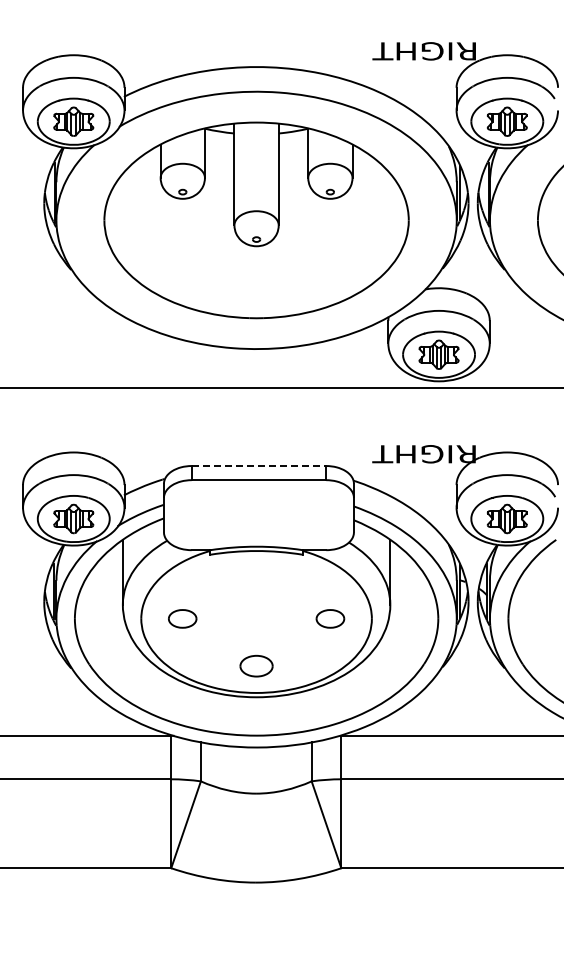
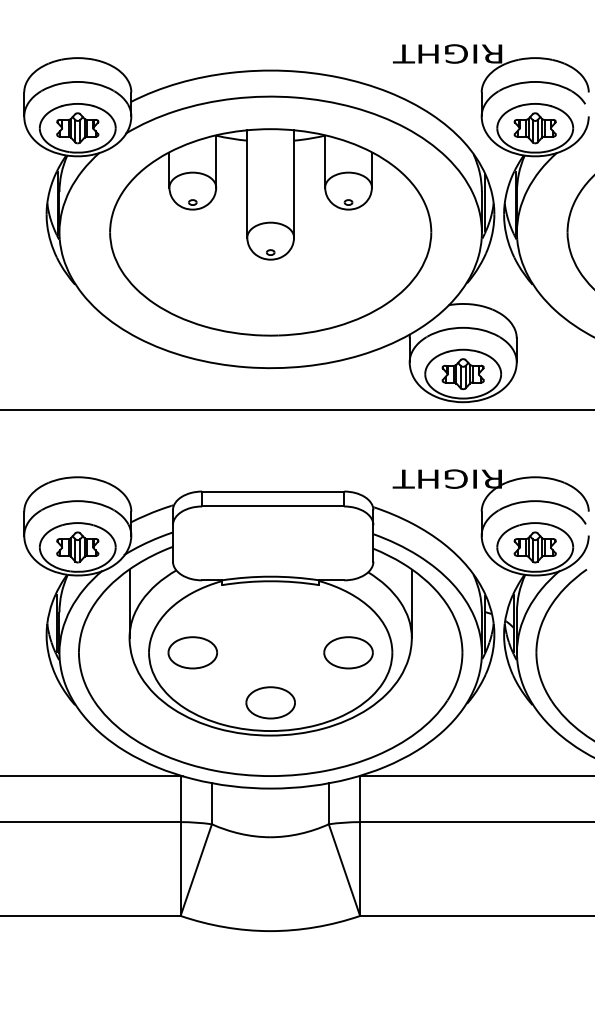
line: (259, 466) -> (273, 492), dashed -> solid
part: (182, 618) -> (192, 652), size x1.67
part: (330, 618) -> (348, 652), size x1.67
part: (256, 665) -> (270, 702), size x1.43

